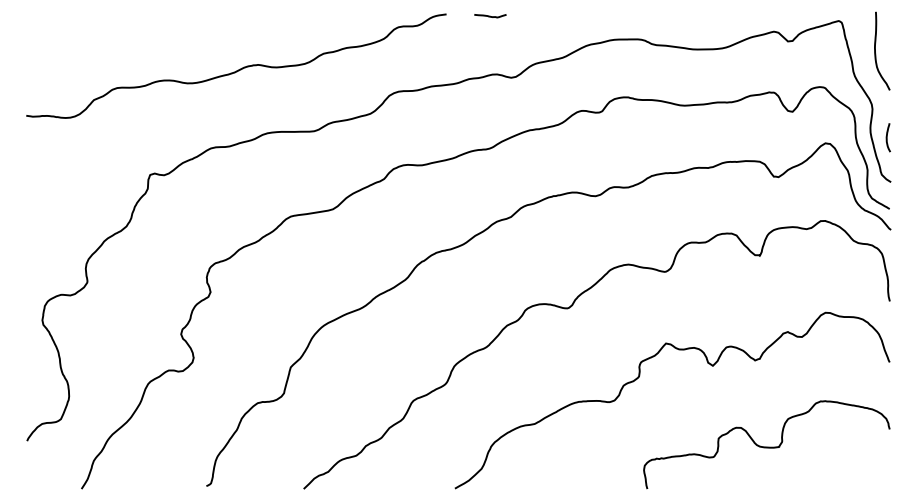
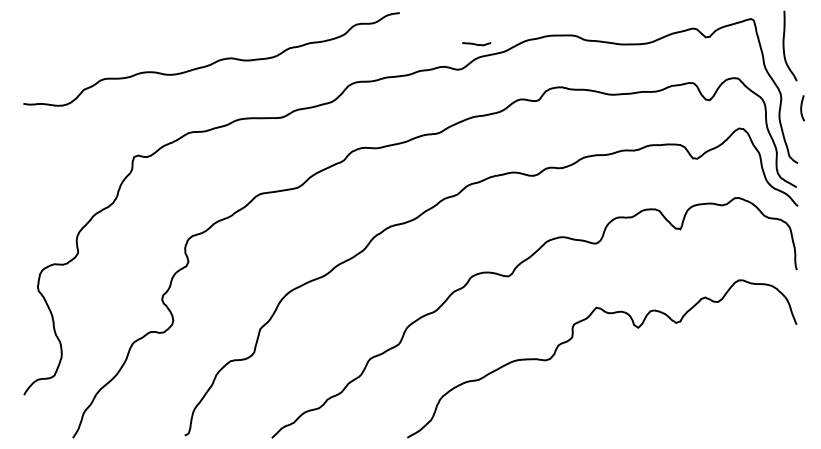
curve: (490, 16) -> (476, 44), moved
curve: (887, 137) -> (801, 108), moved
curve: (766, 446) -> (686, 400), removed

